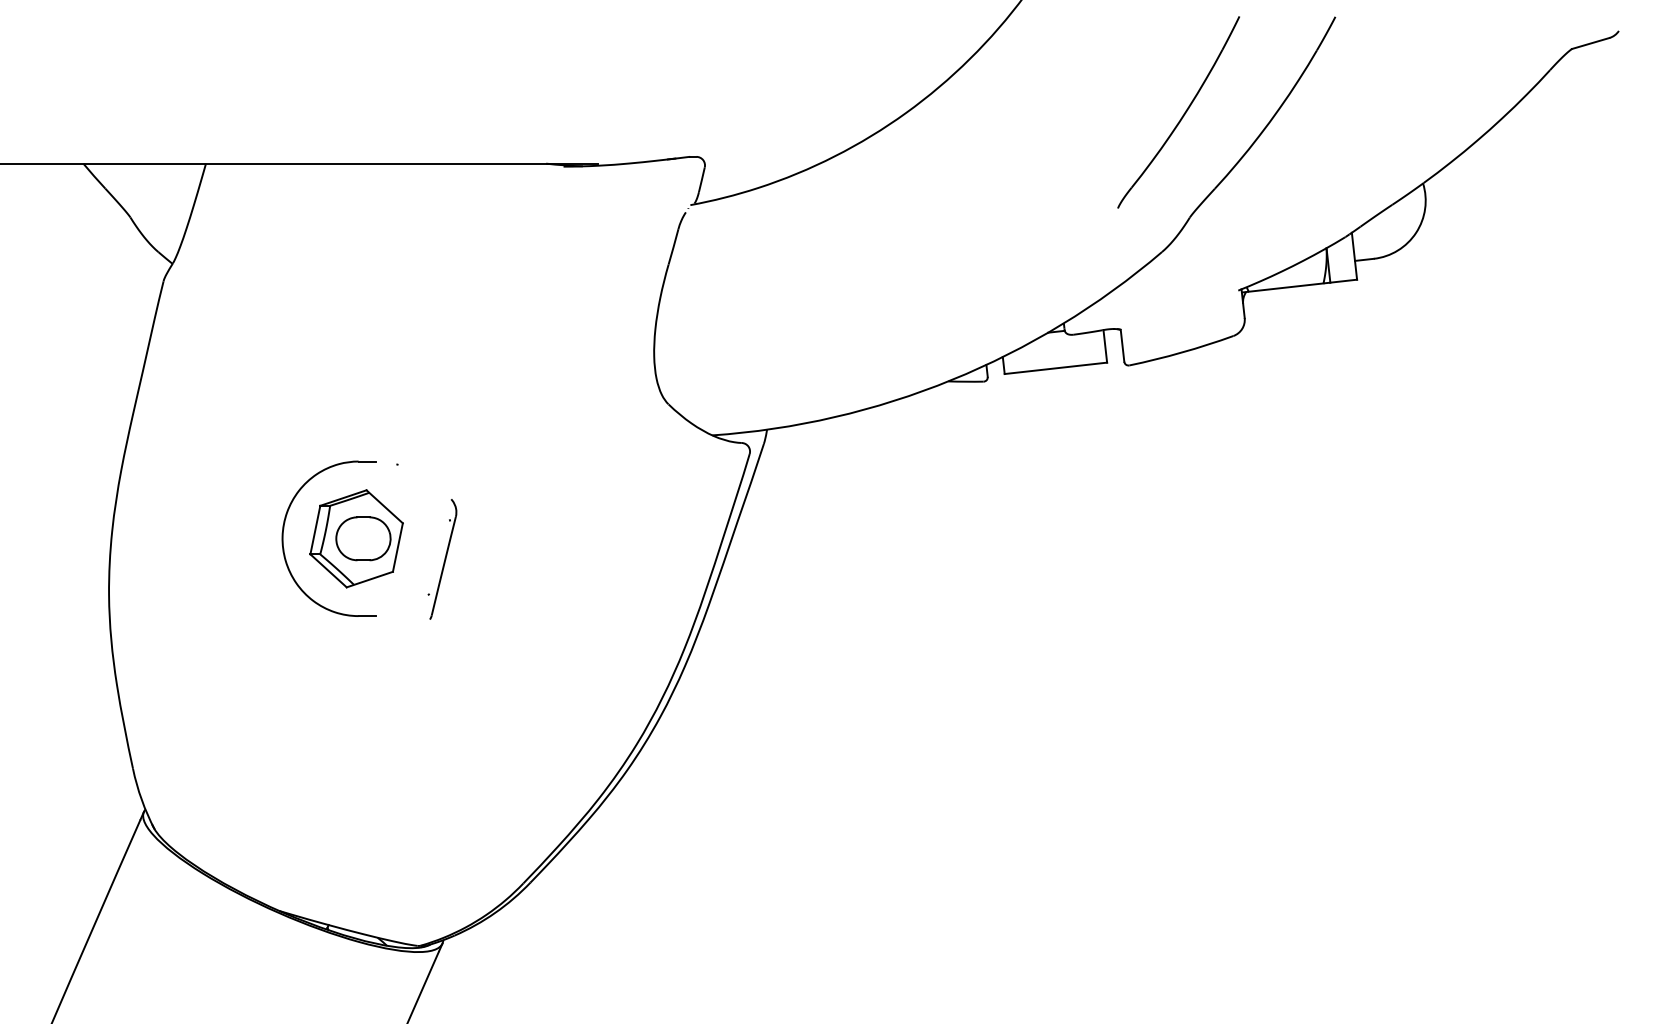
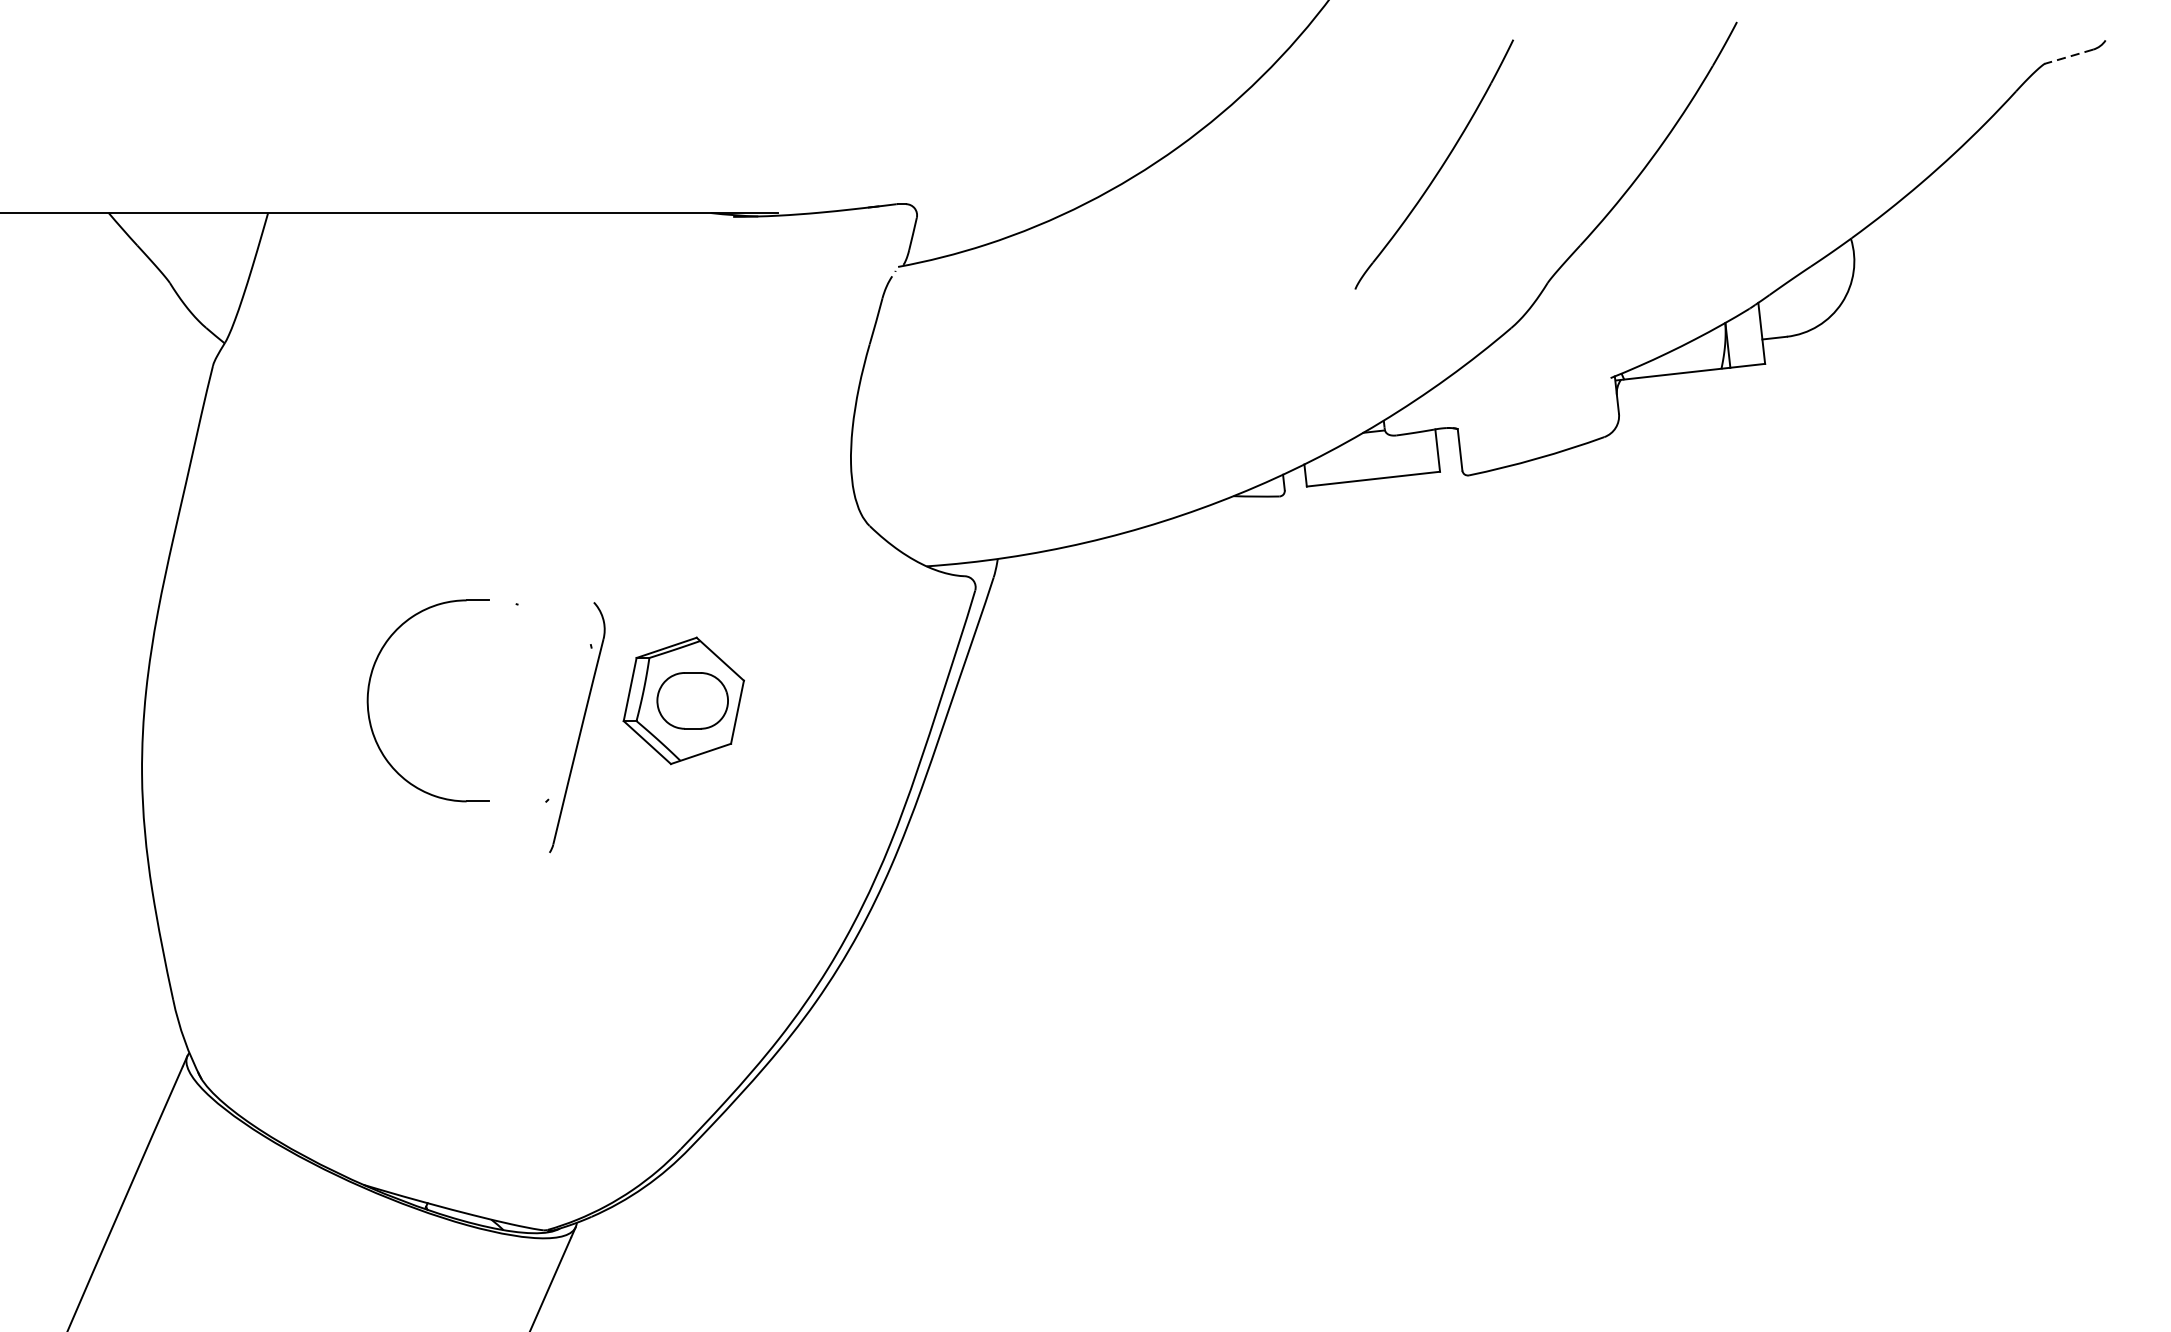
line: (1590, 43) -> (2068, 56), solid -> dashed
part: (1178, 112) -> (1434, 164), moved
part: (356, 538) -> (683, 700), moved
part: (442, 559) -> (575, 727), size x1.6

